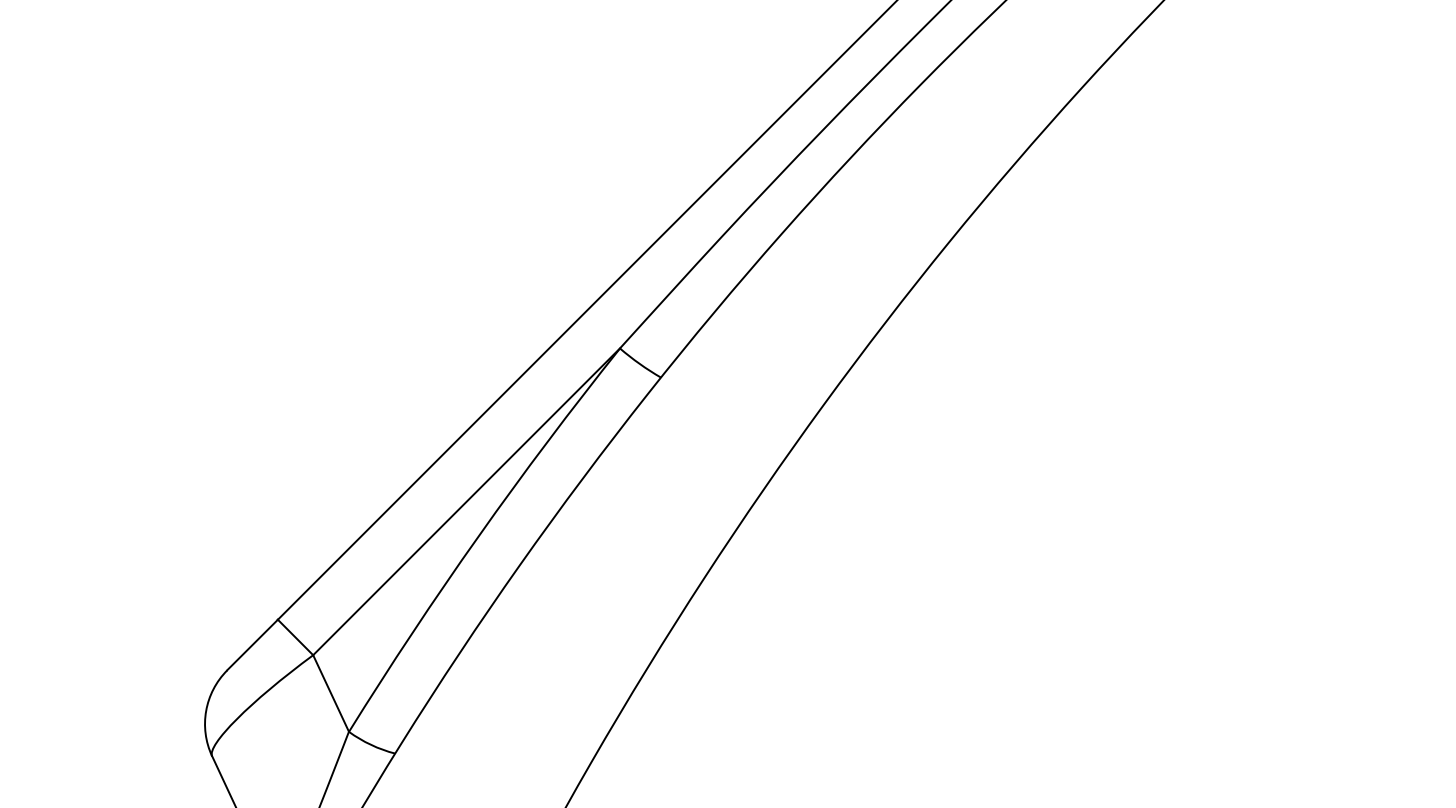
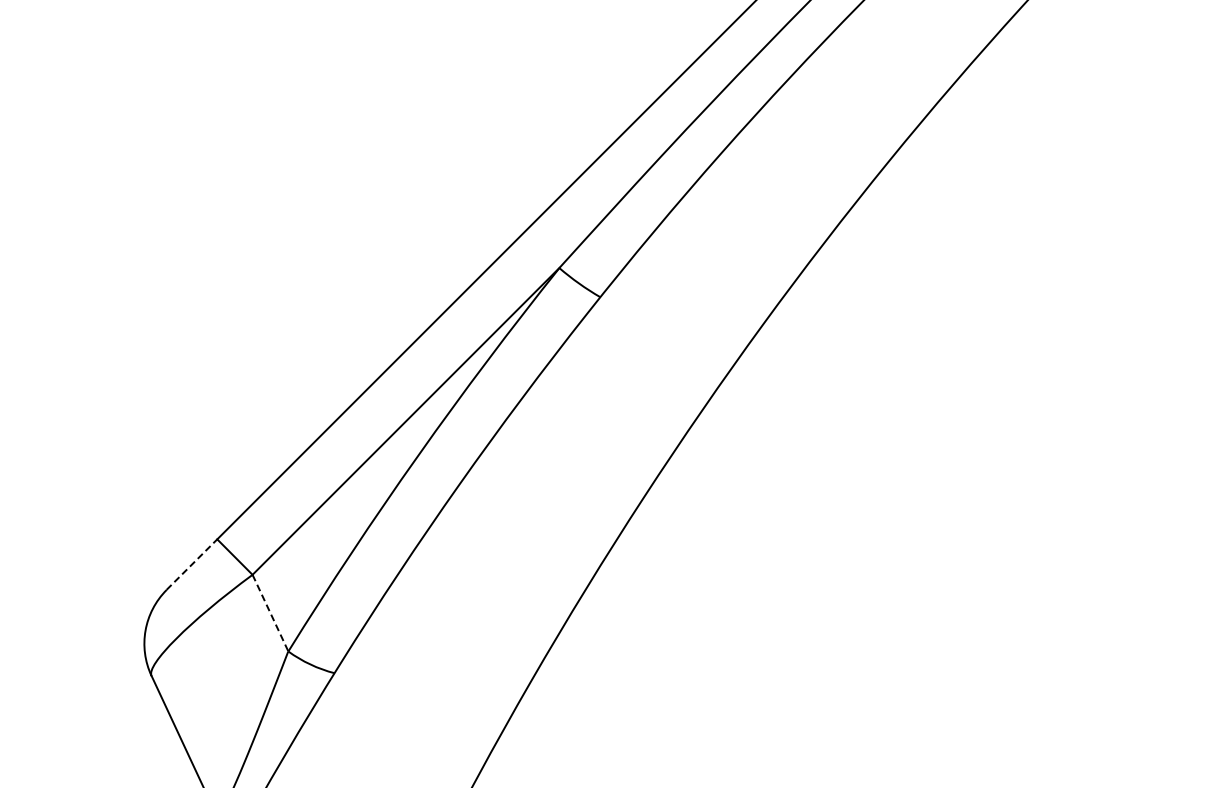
line: (252, 645) -> (191, 565), solid -> dashed
line: (331, 693) -> (270, 613), solid -> dashed

